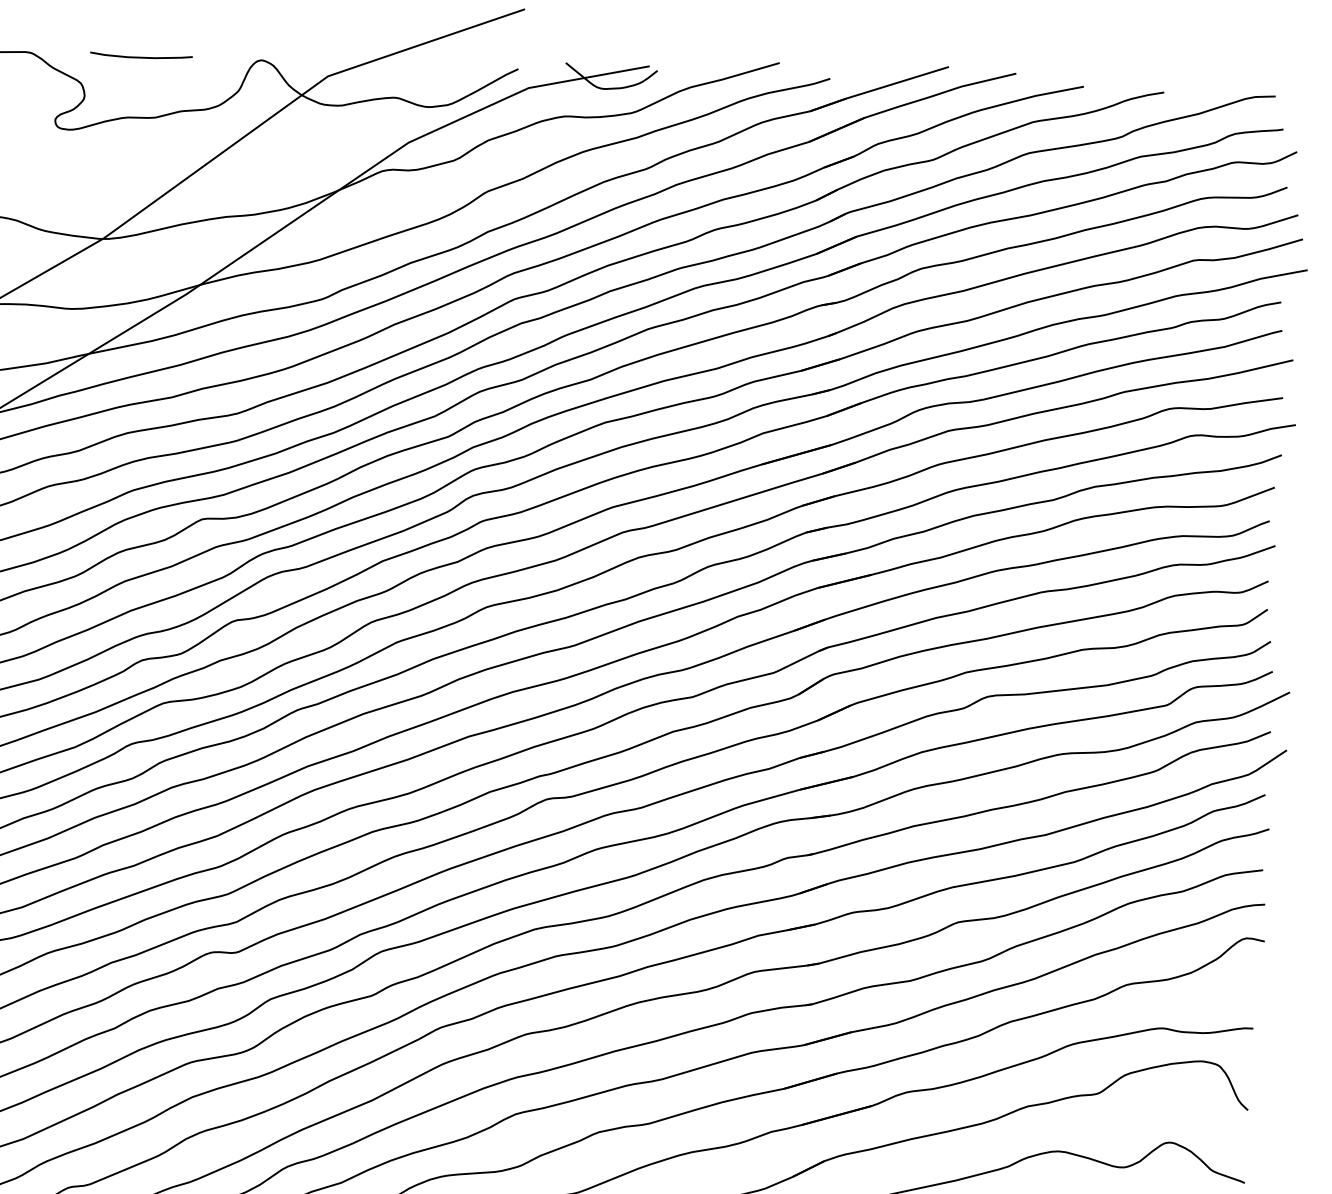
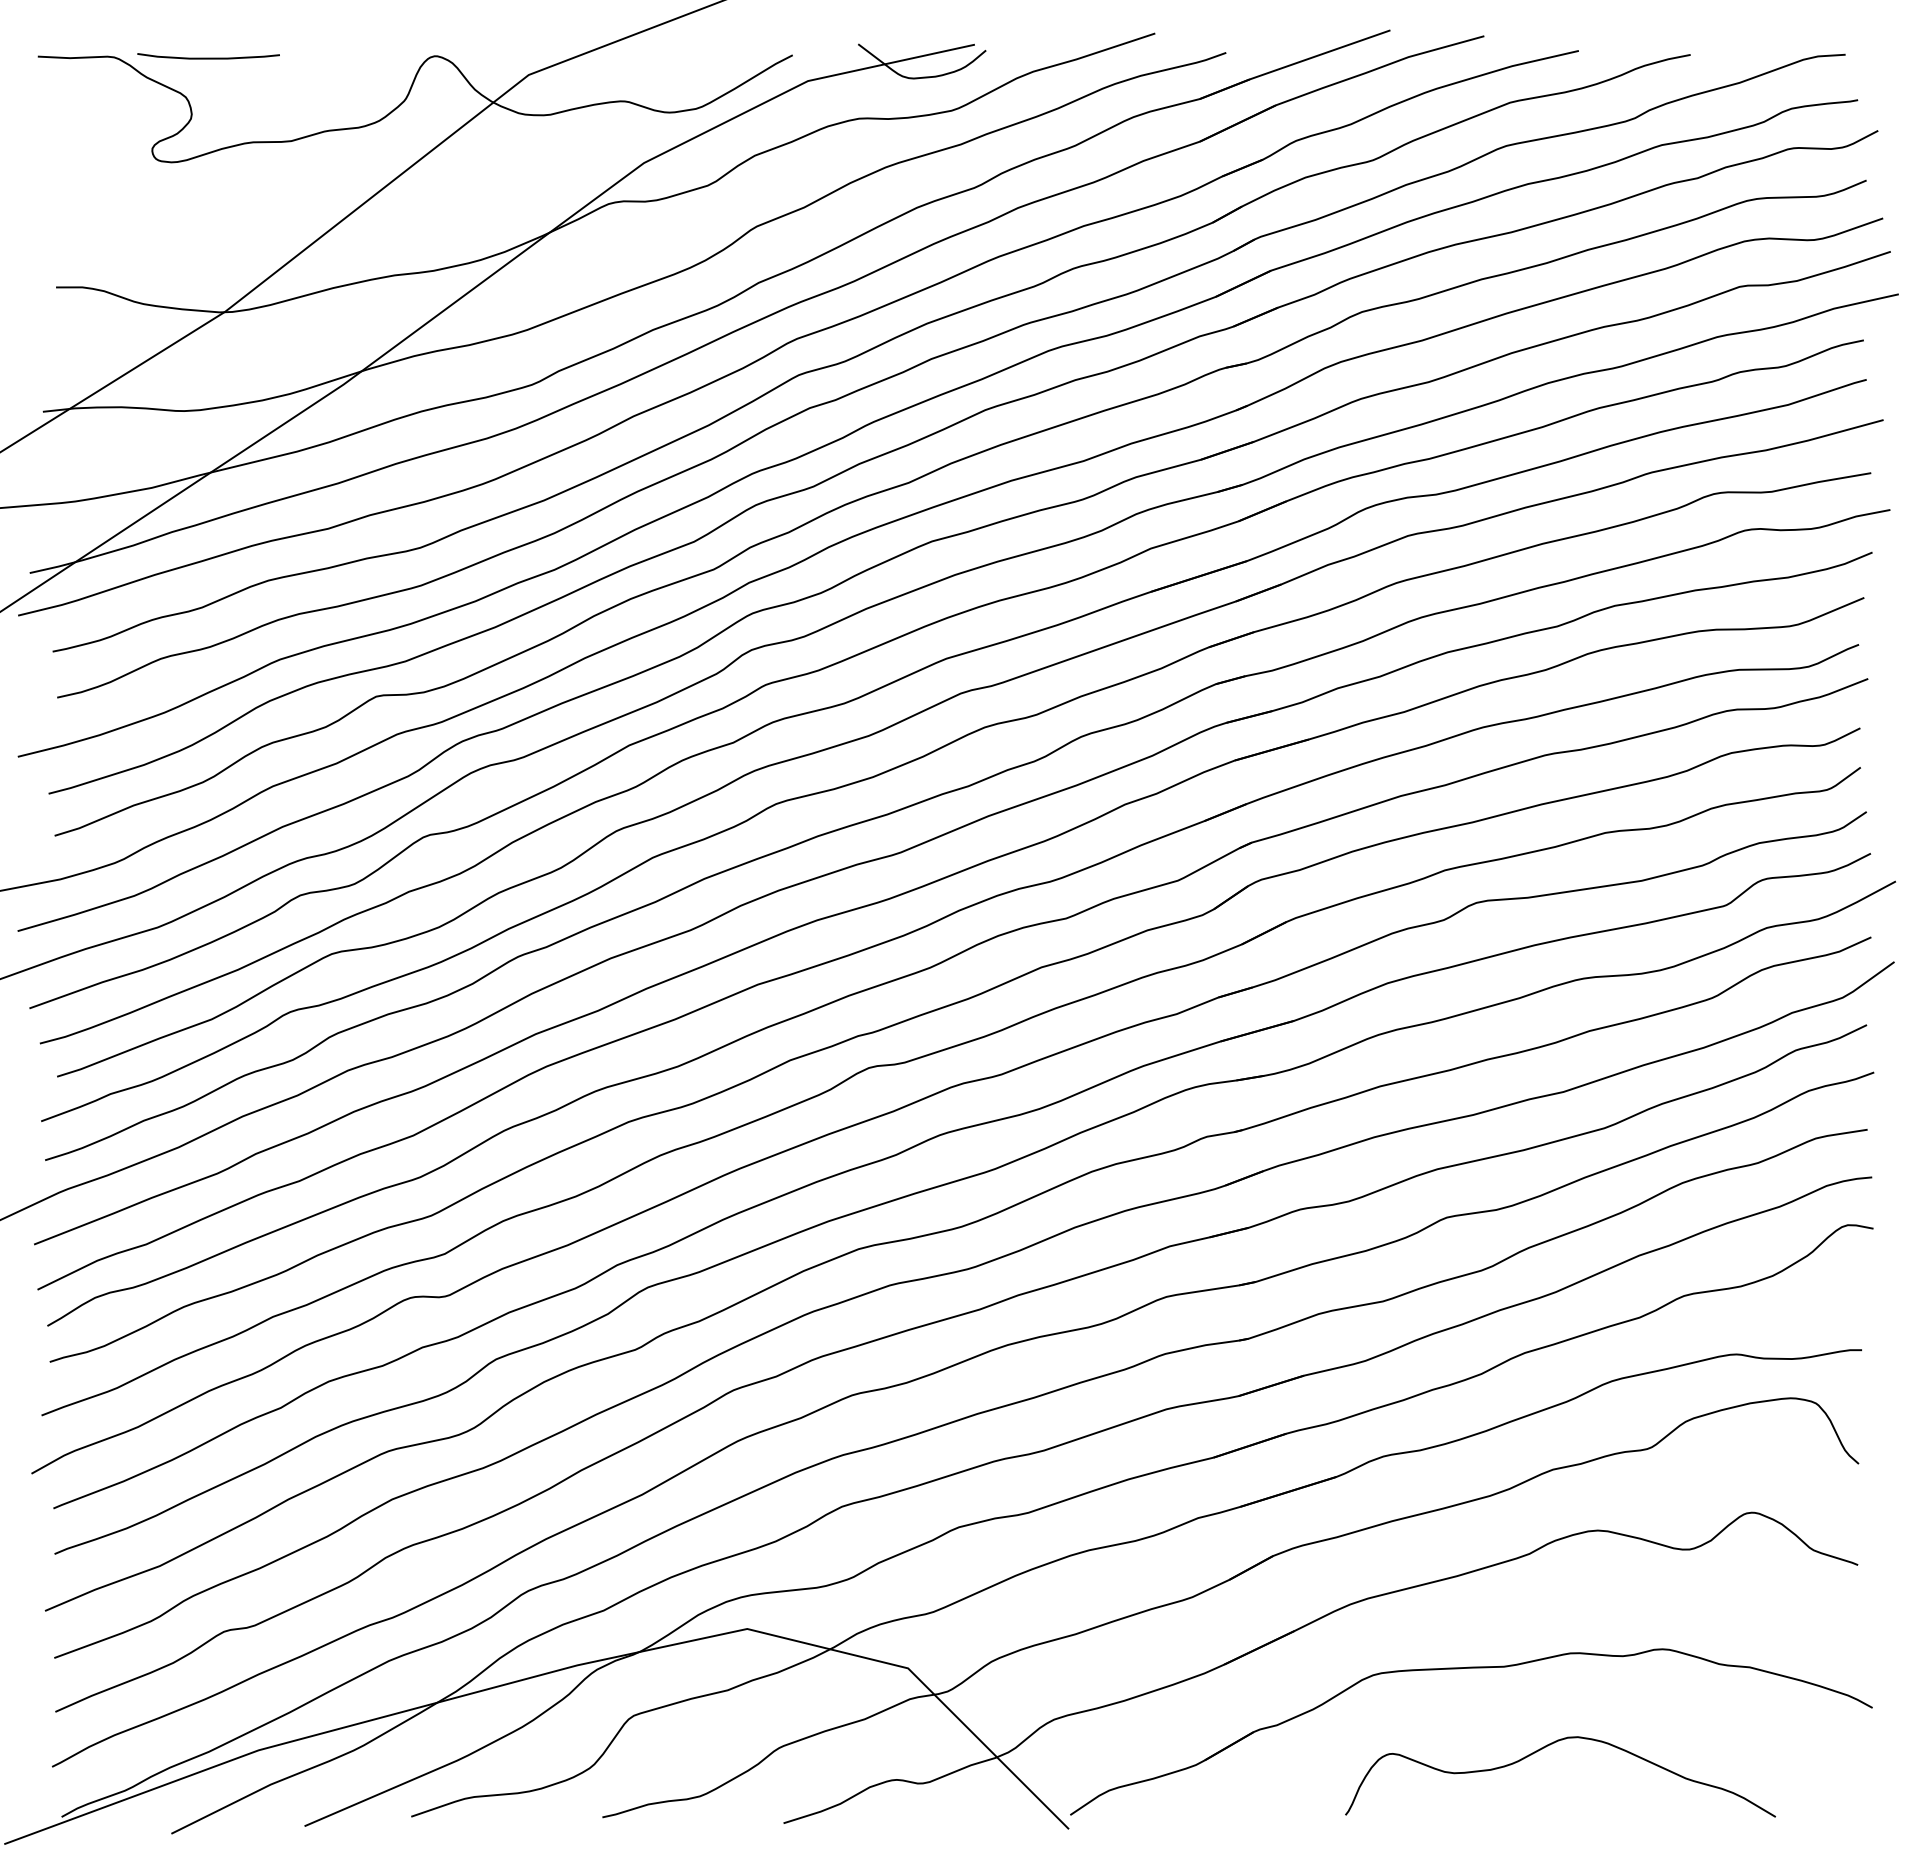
curve: (141, 56) -> (208, 57), moved

